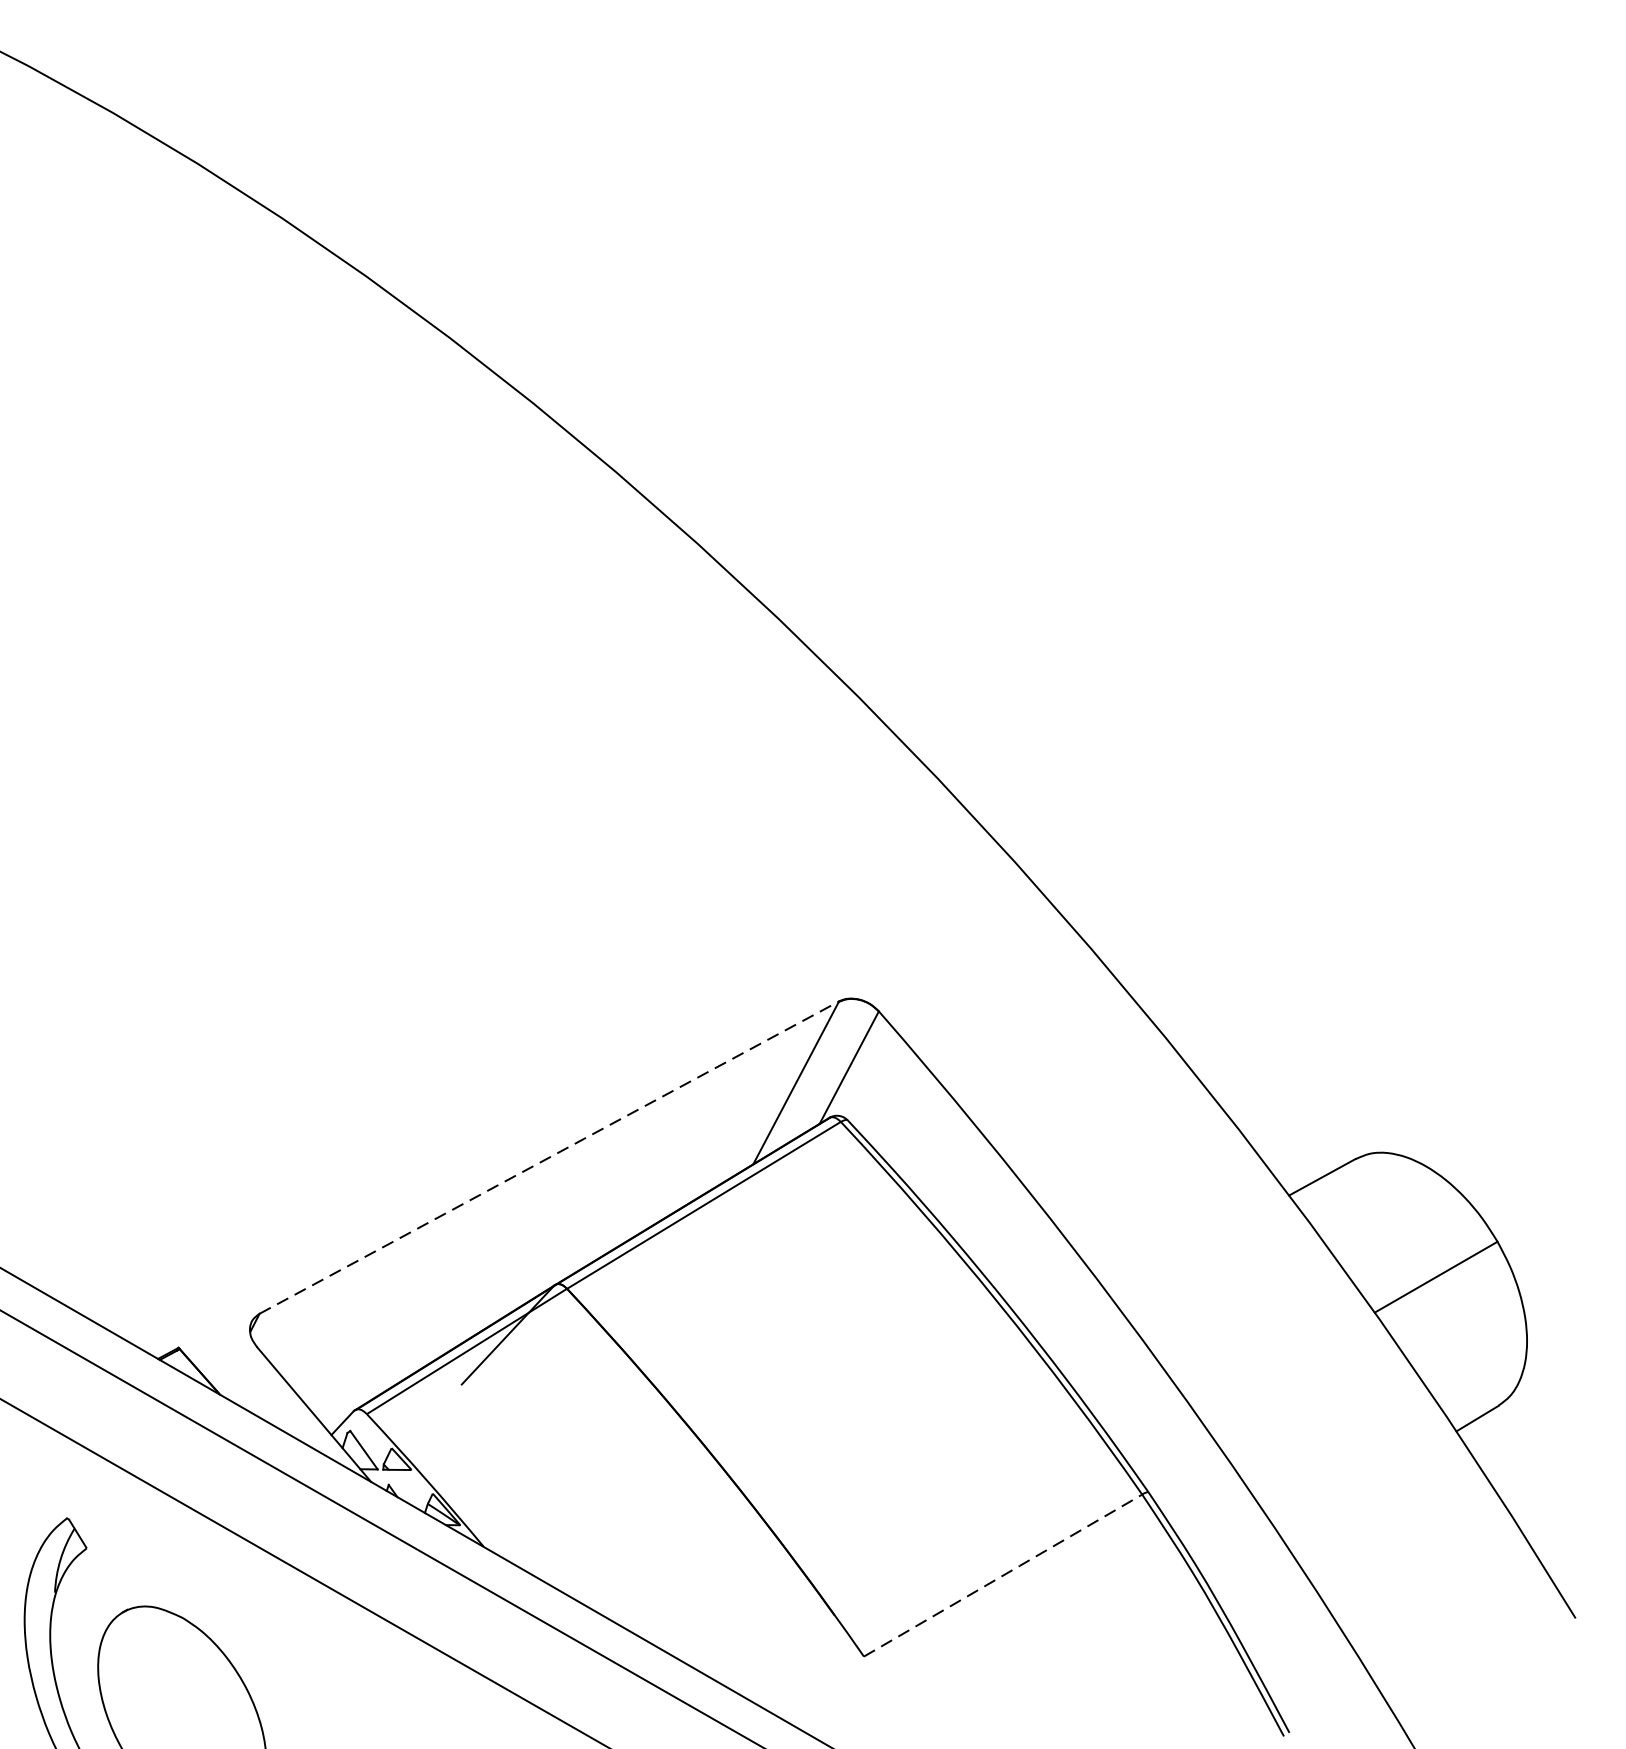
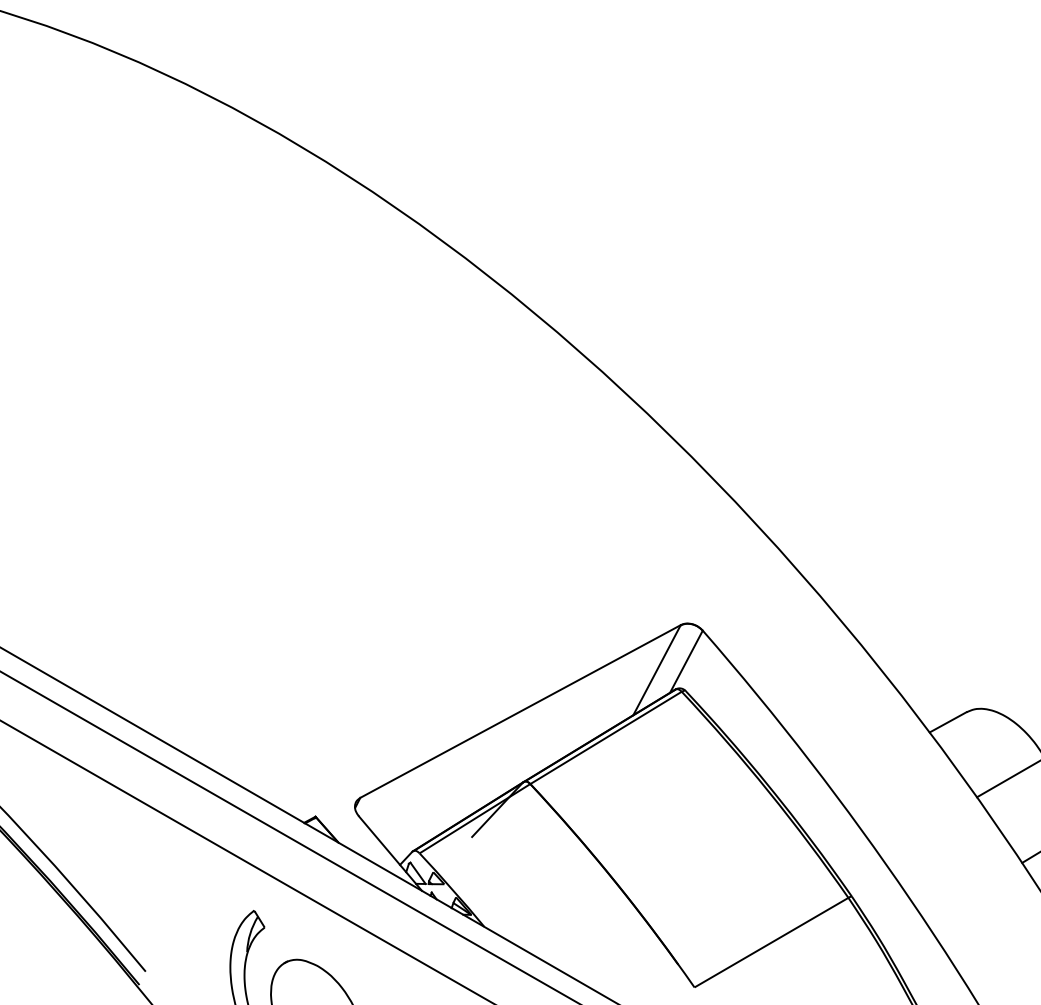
line: (551, 1157) -> (521, 711), dashed -> solid
line: (1004, 1575) -> (772, 942), dashed -> solid

